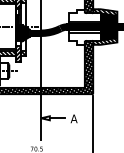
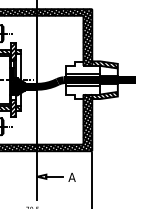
hatch: (108, 17) -> (108, 70), removed
hatch: (108, 35) -> (108, 89), removed

